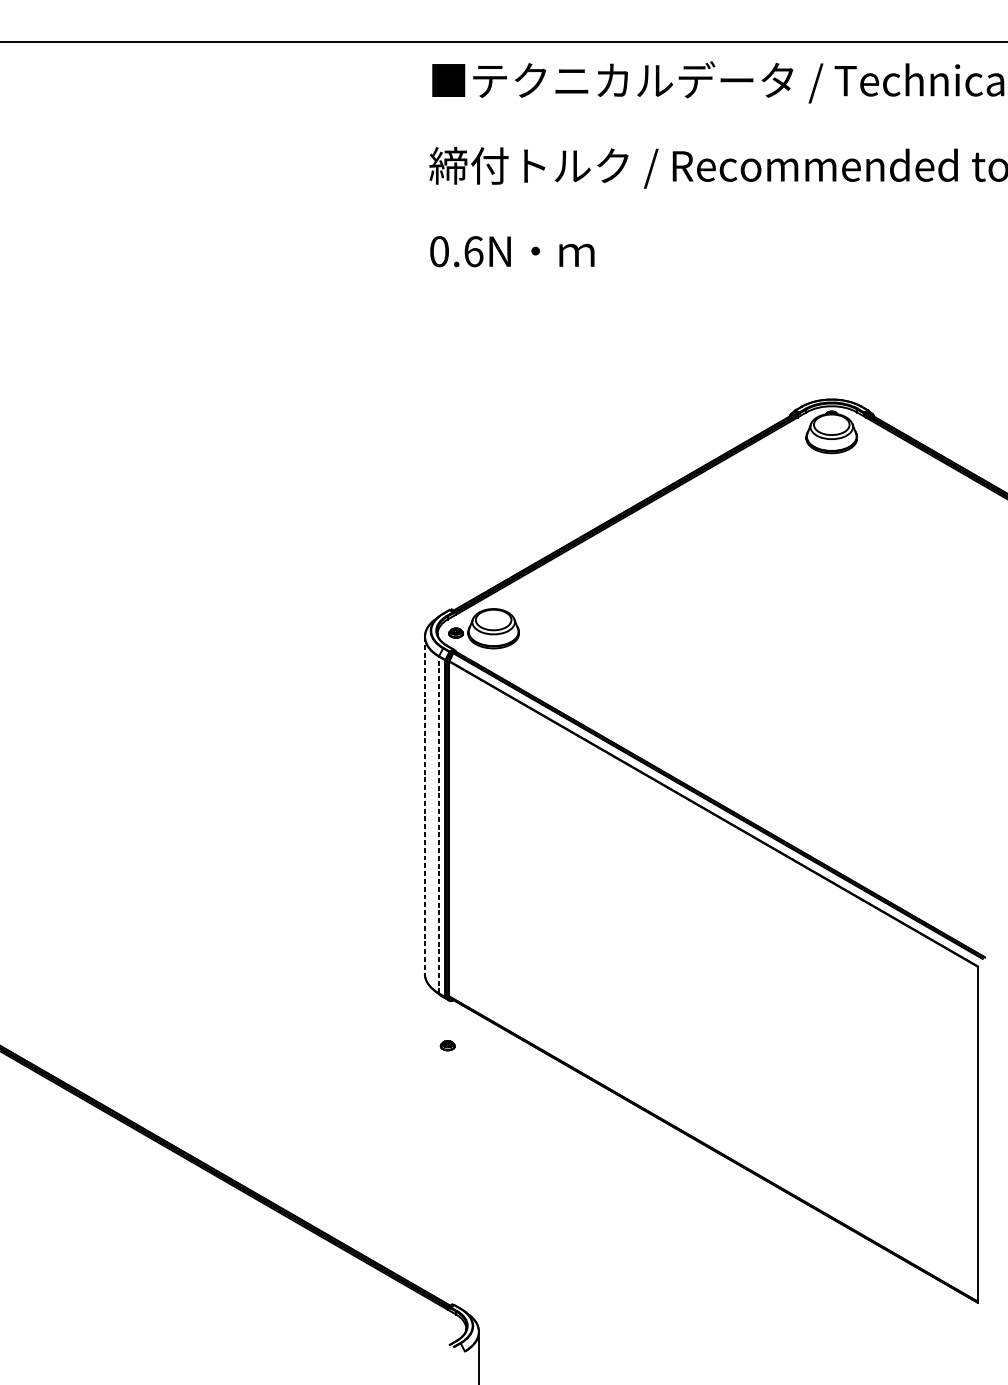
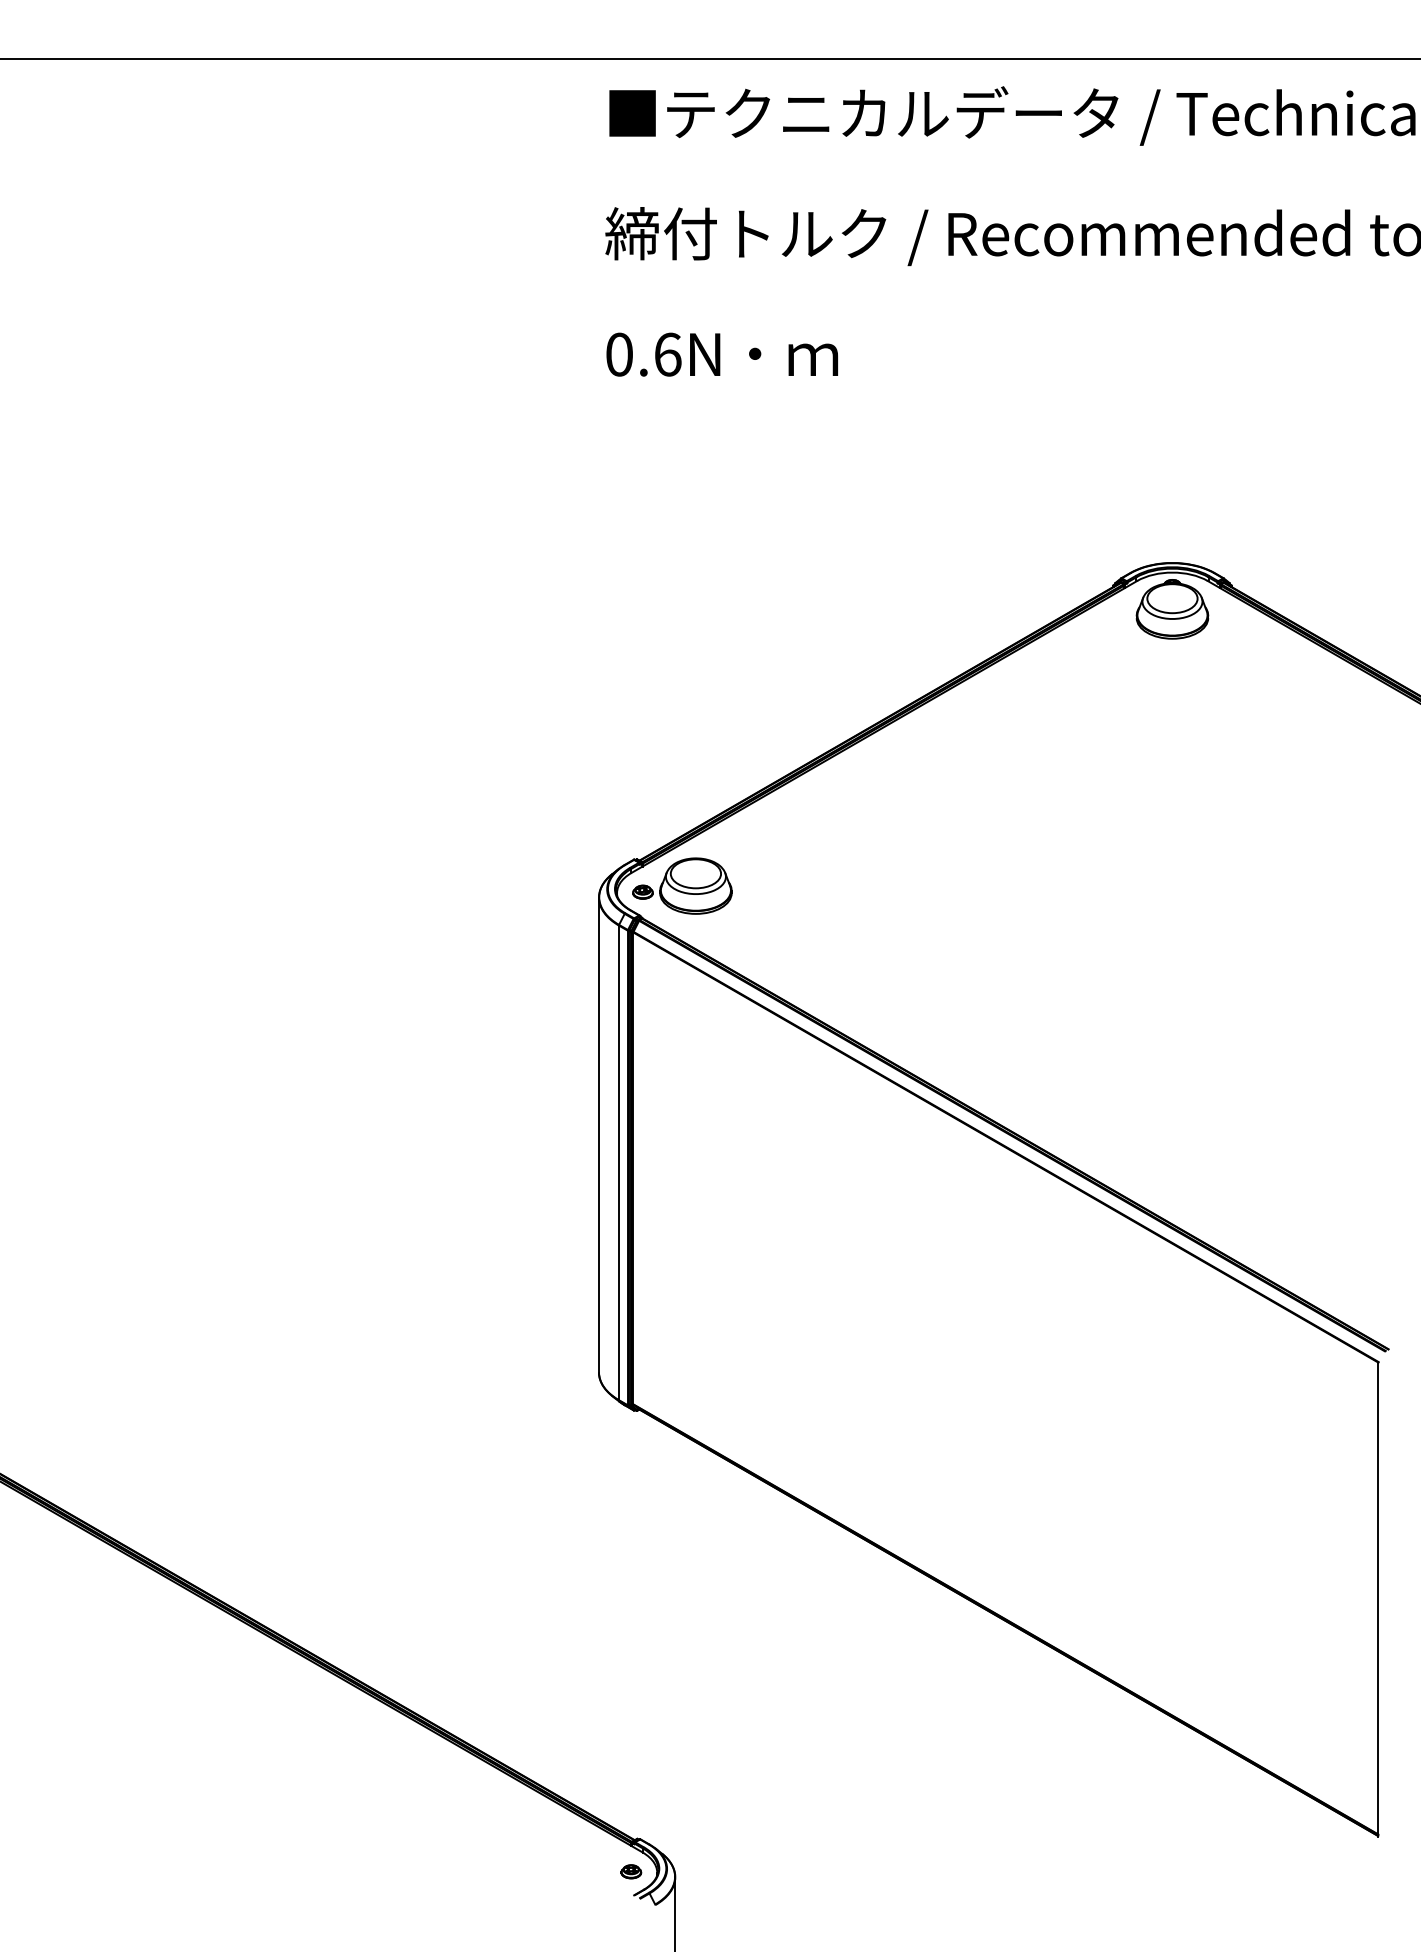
line: (424, 805) -> (598, 1135), dashed -> solid
line: (438, 824) -> (618, 1162), dashed -> solid
part: (447, 1045) -> (631, 1871), moved

